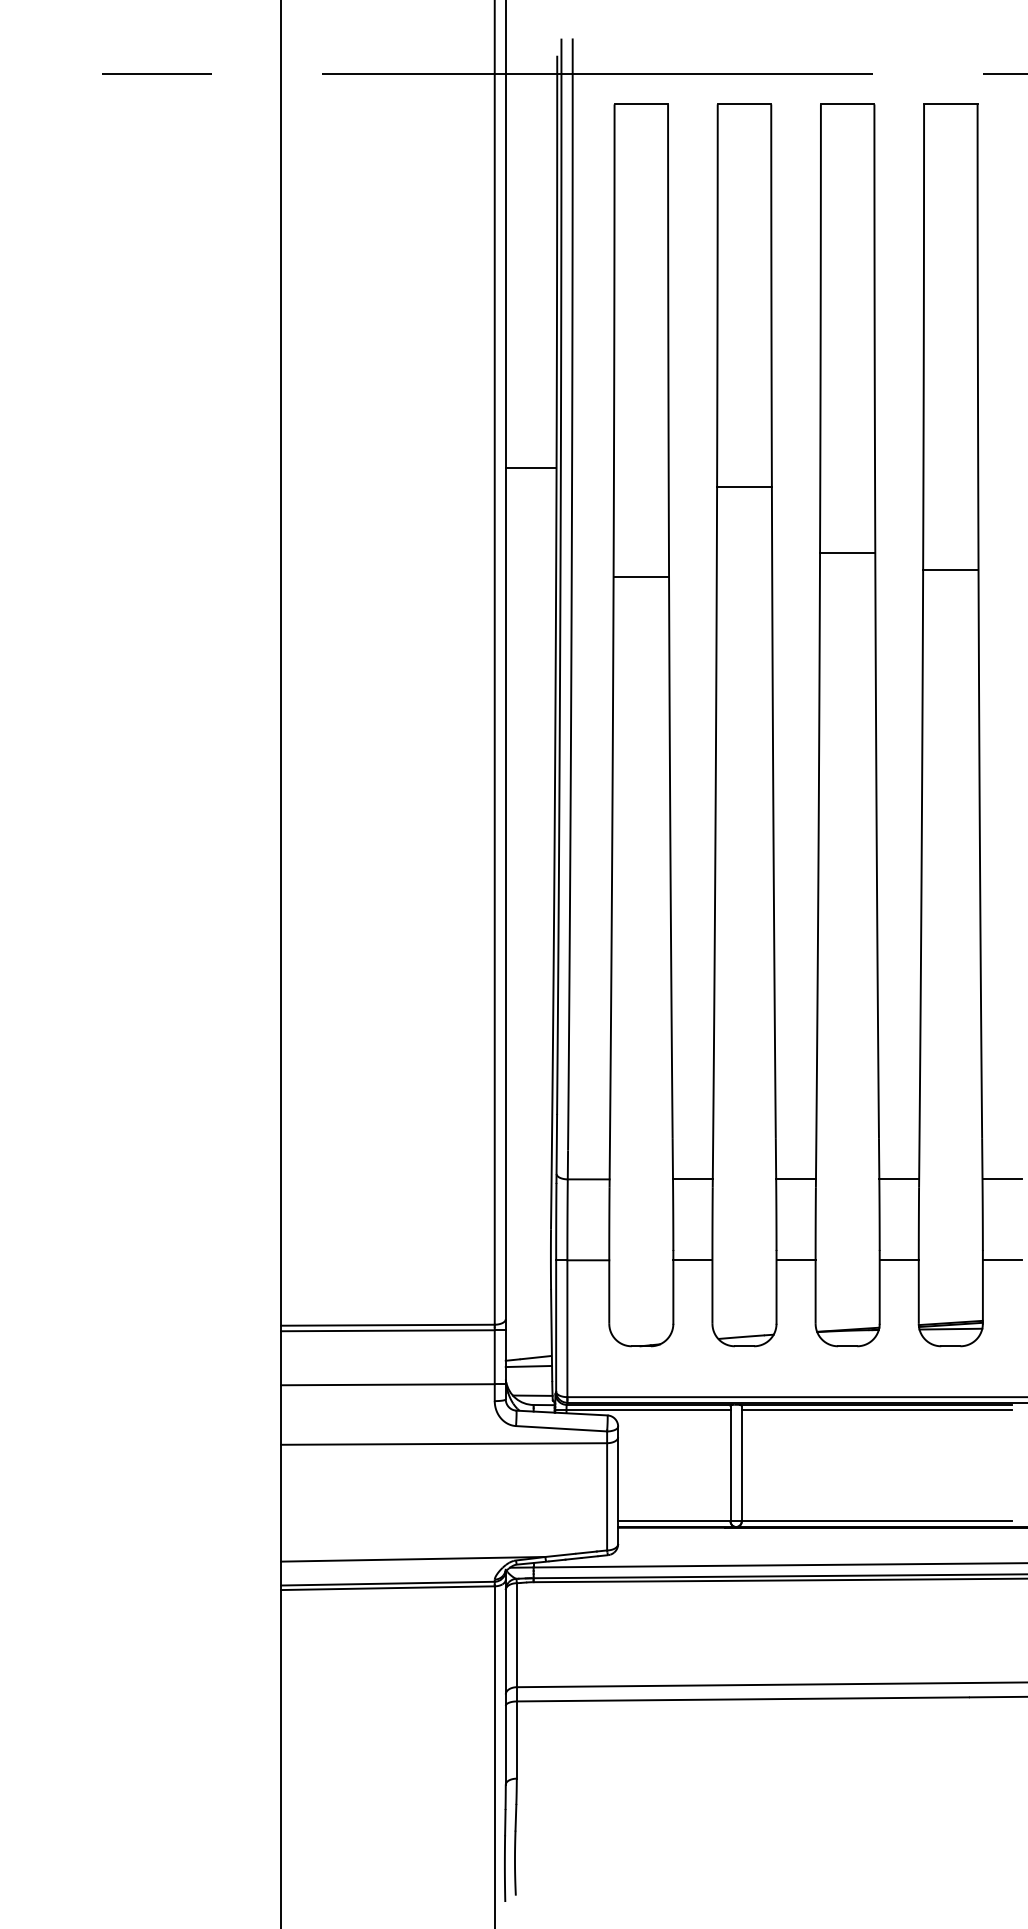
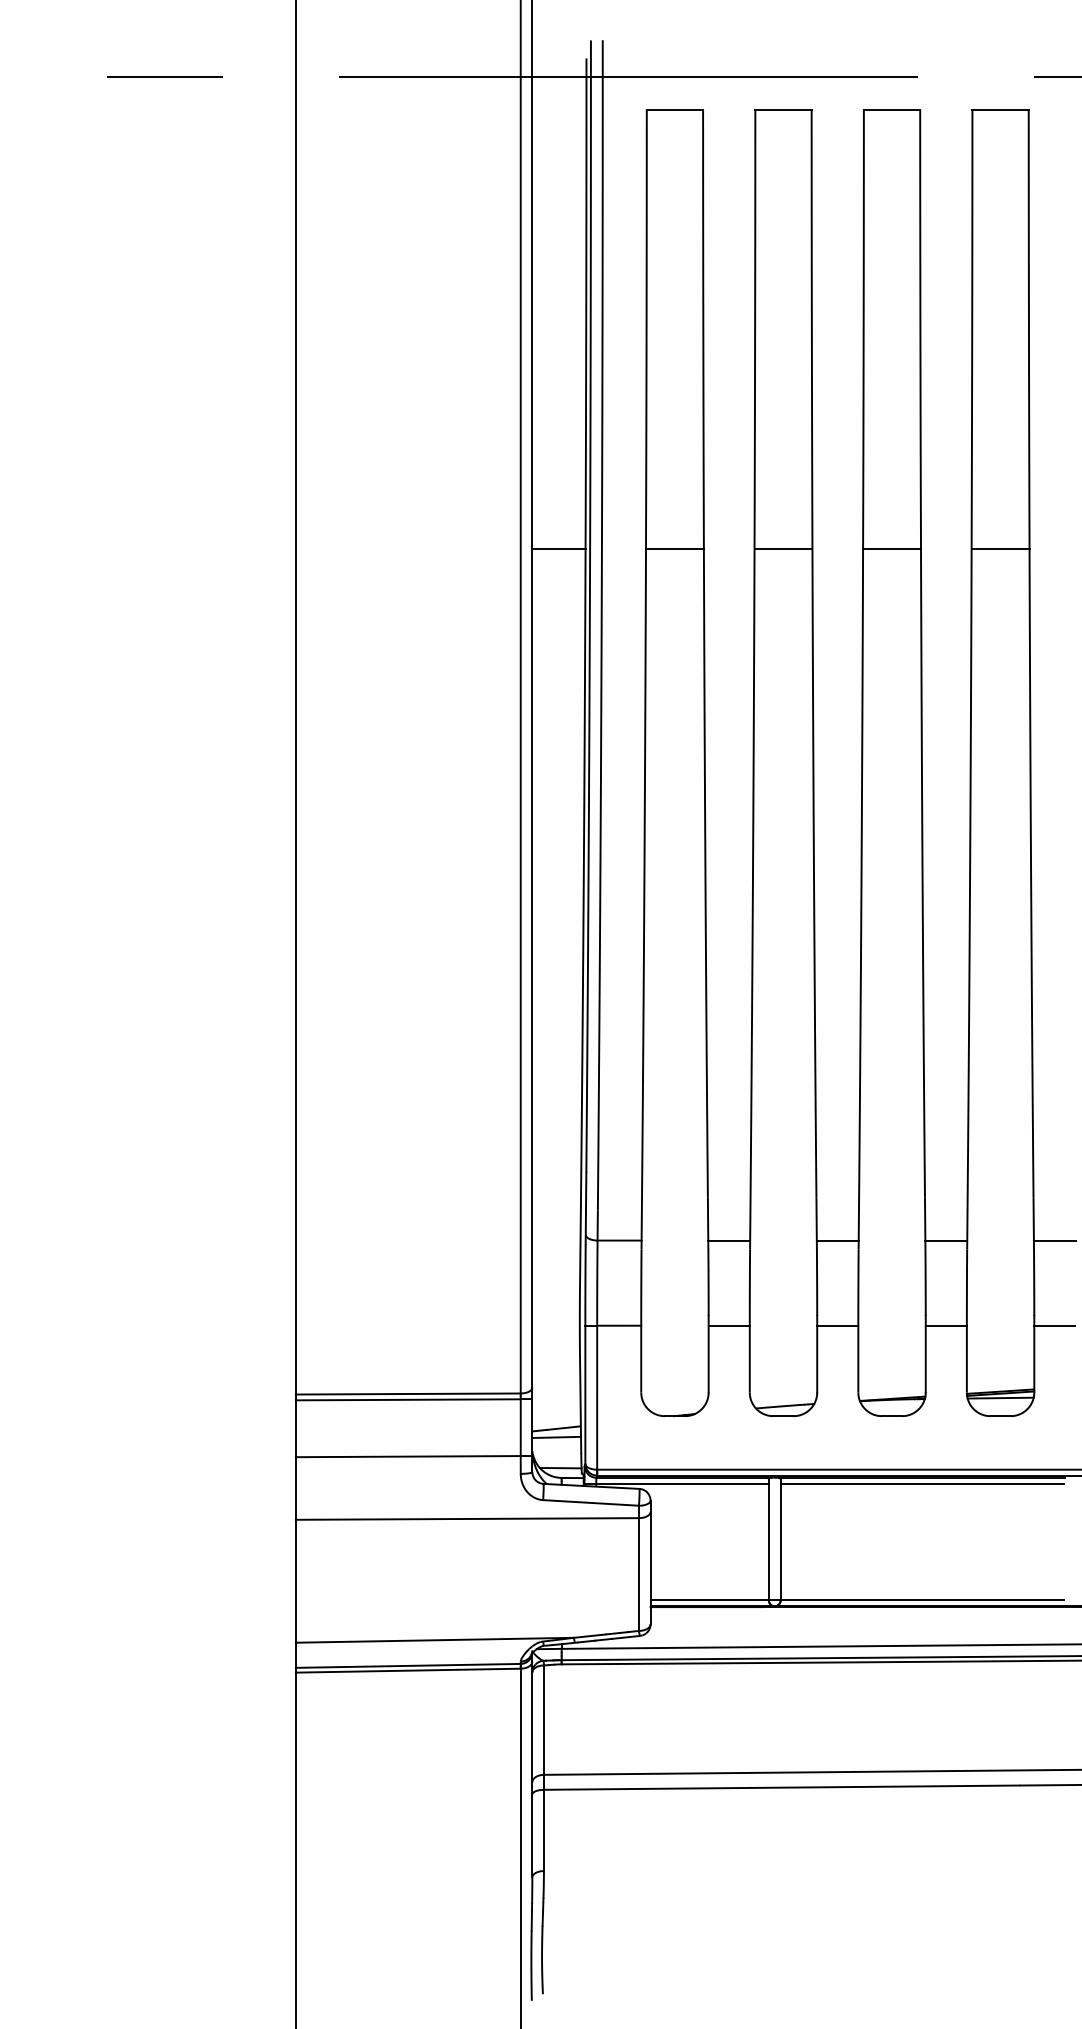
line: (530, 467) -> (558, 548), moved
line: (744, 486) -> (783, 548), moved
line: (847, 552) -> (891, 548), moved
line: (950, 570) -> (1000, 548), moved
line: (640, 576) -> (674, 548), moved

